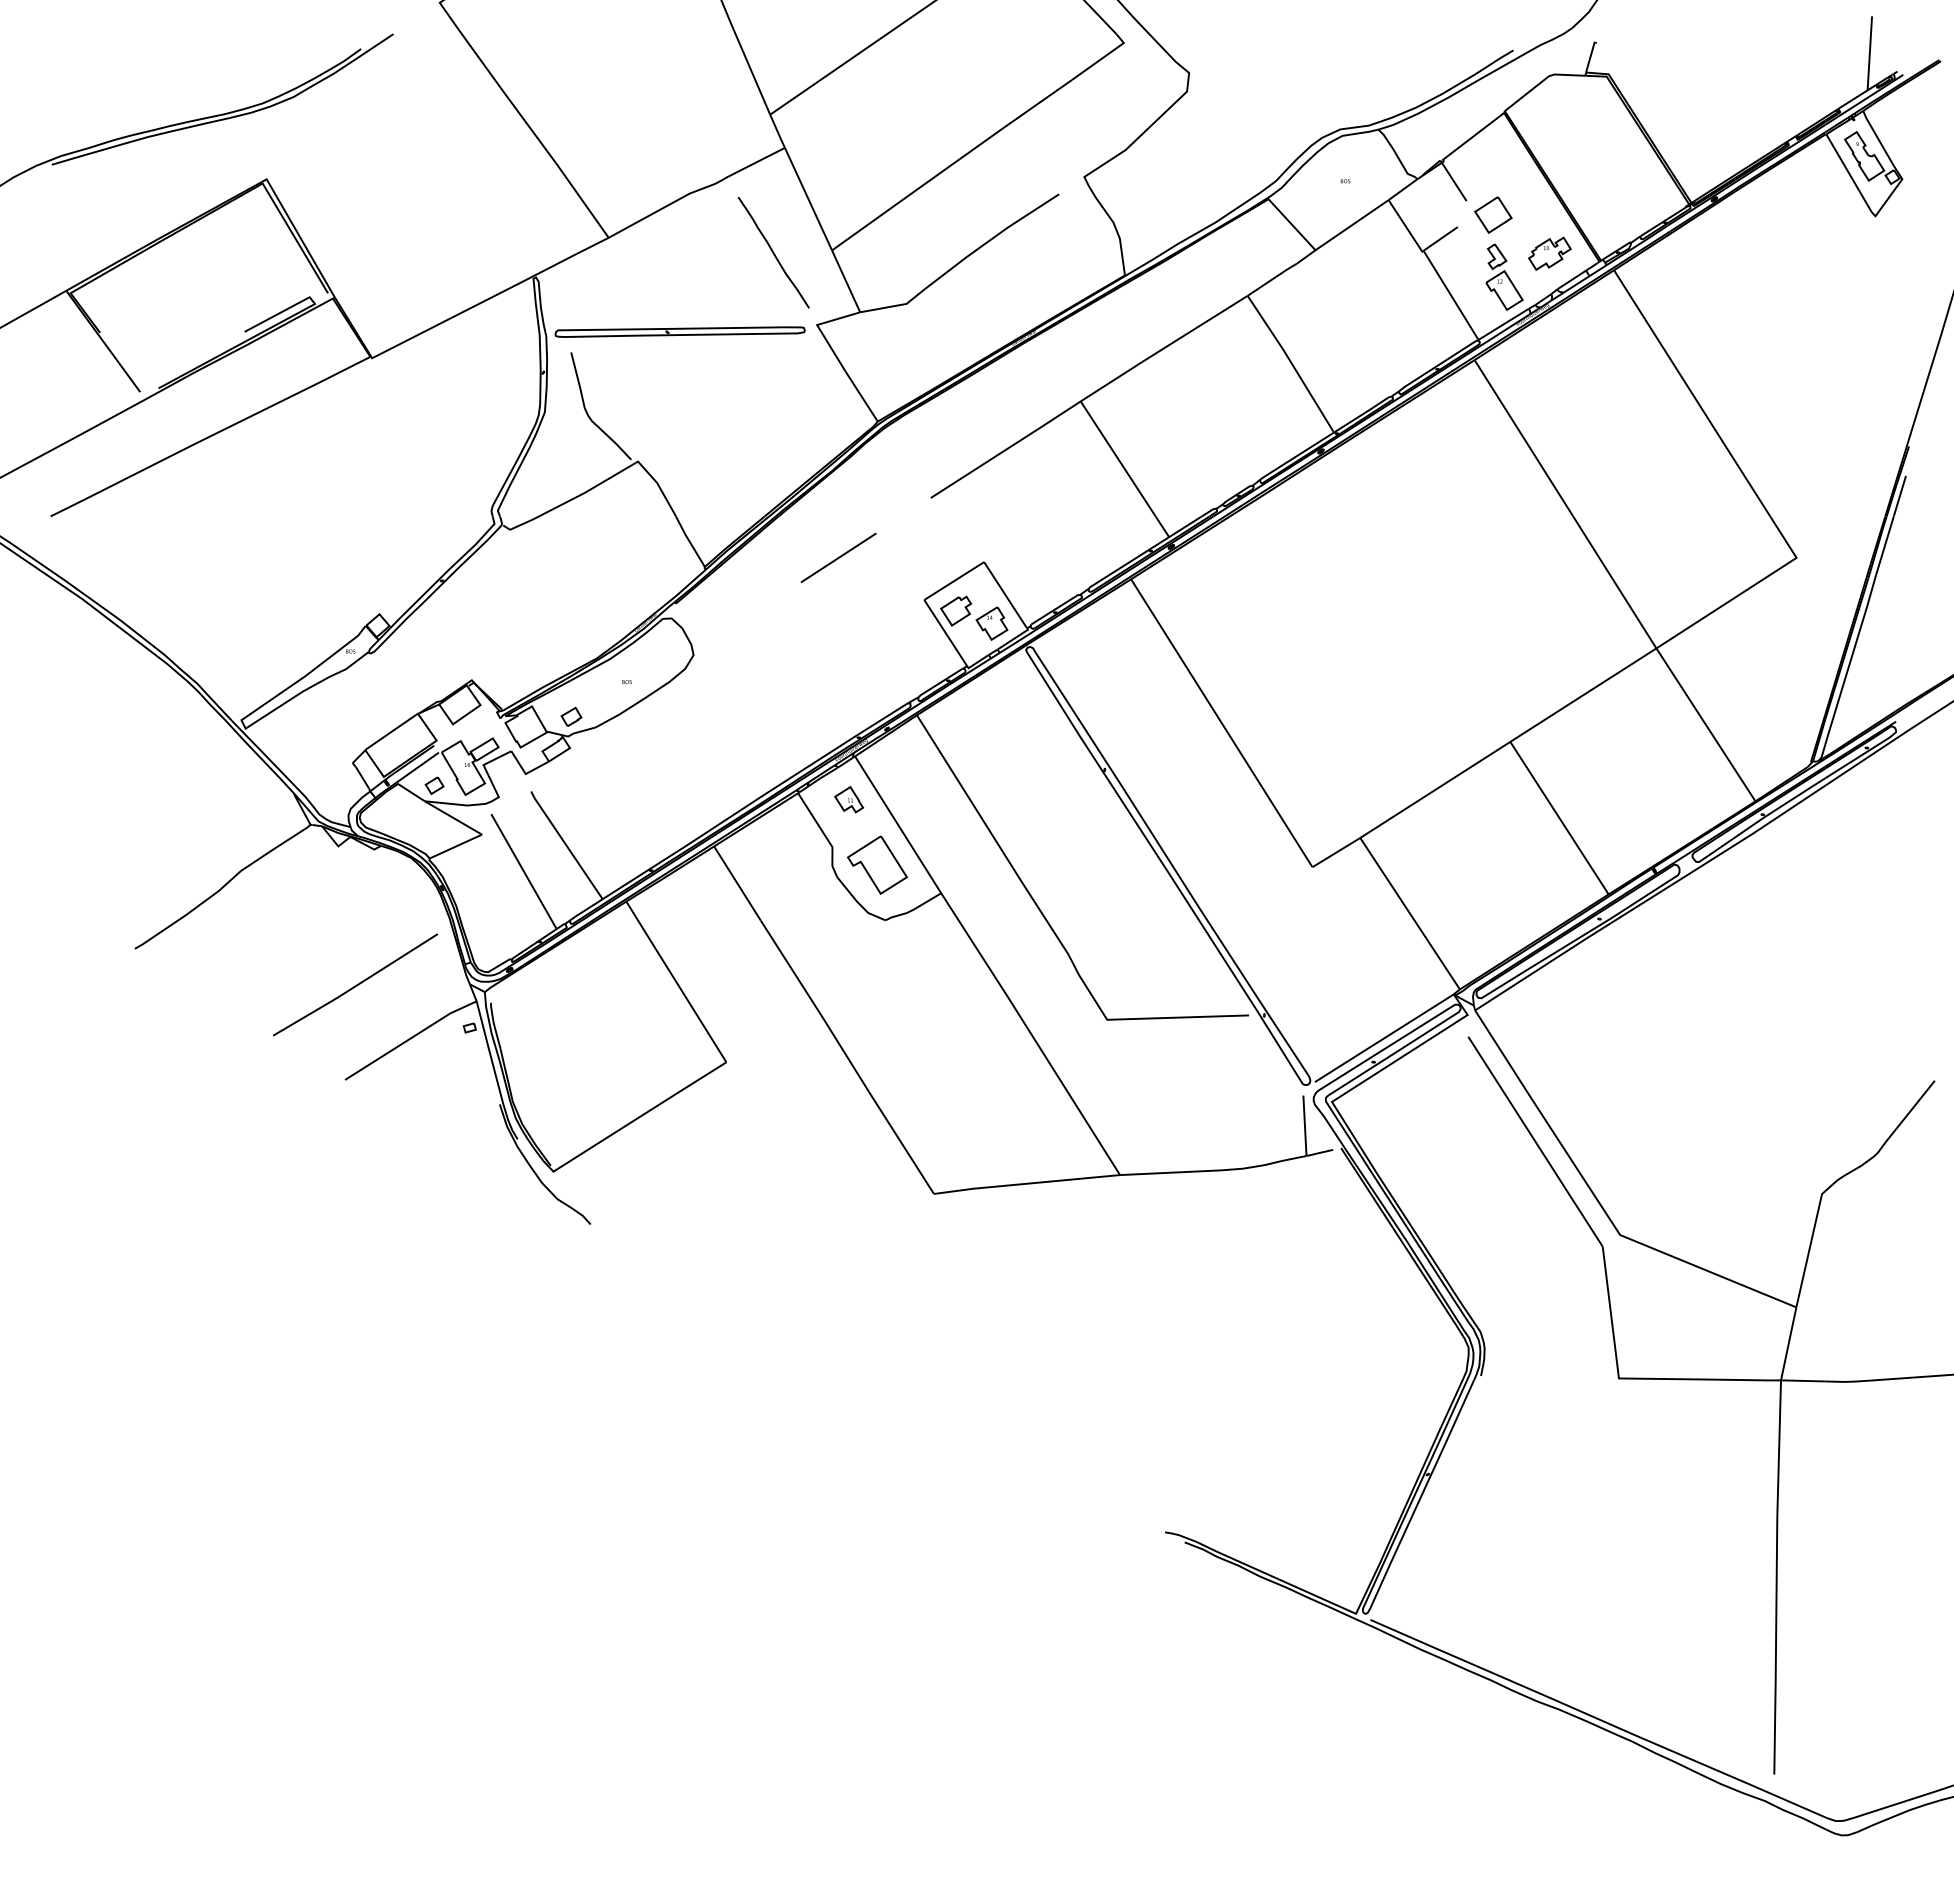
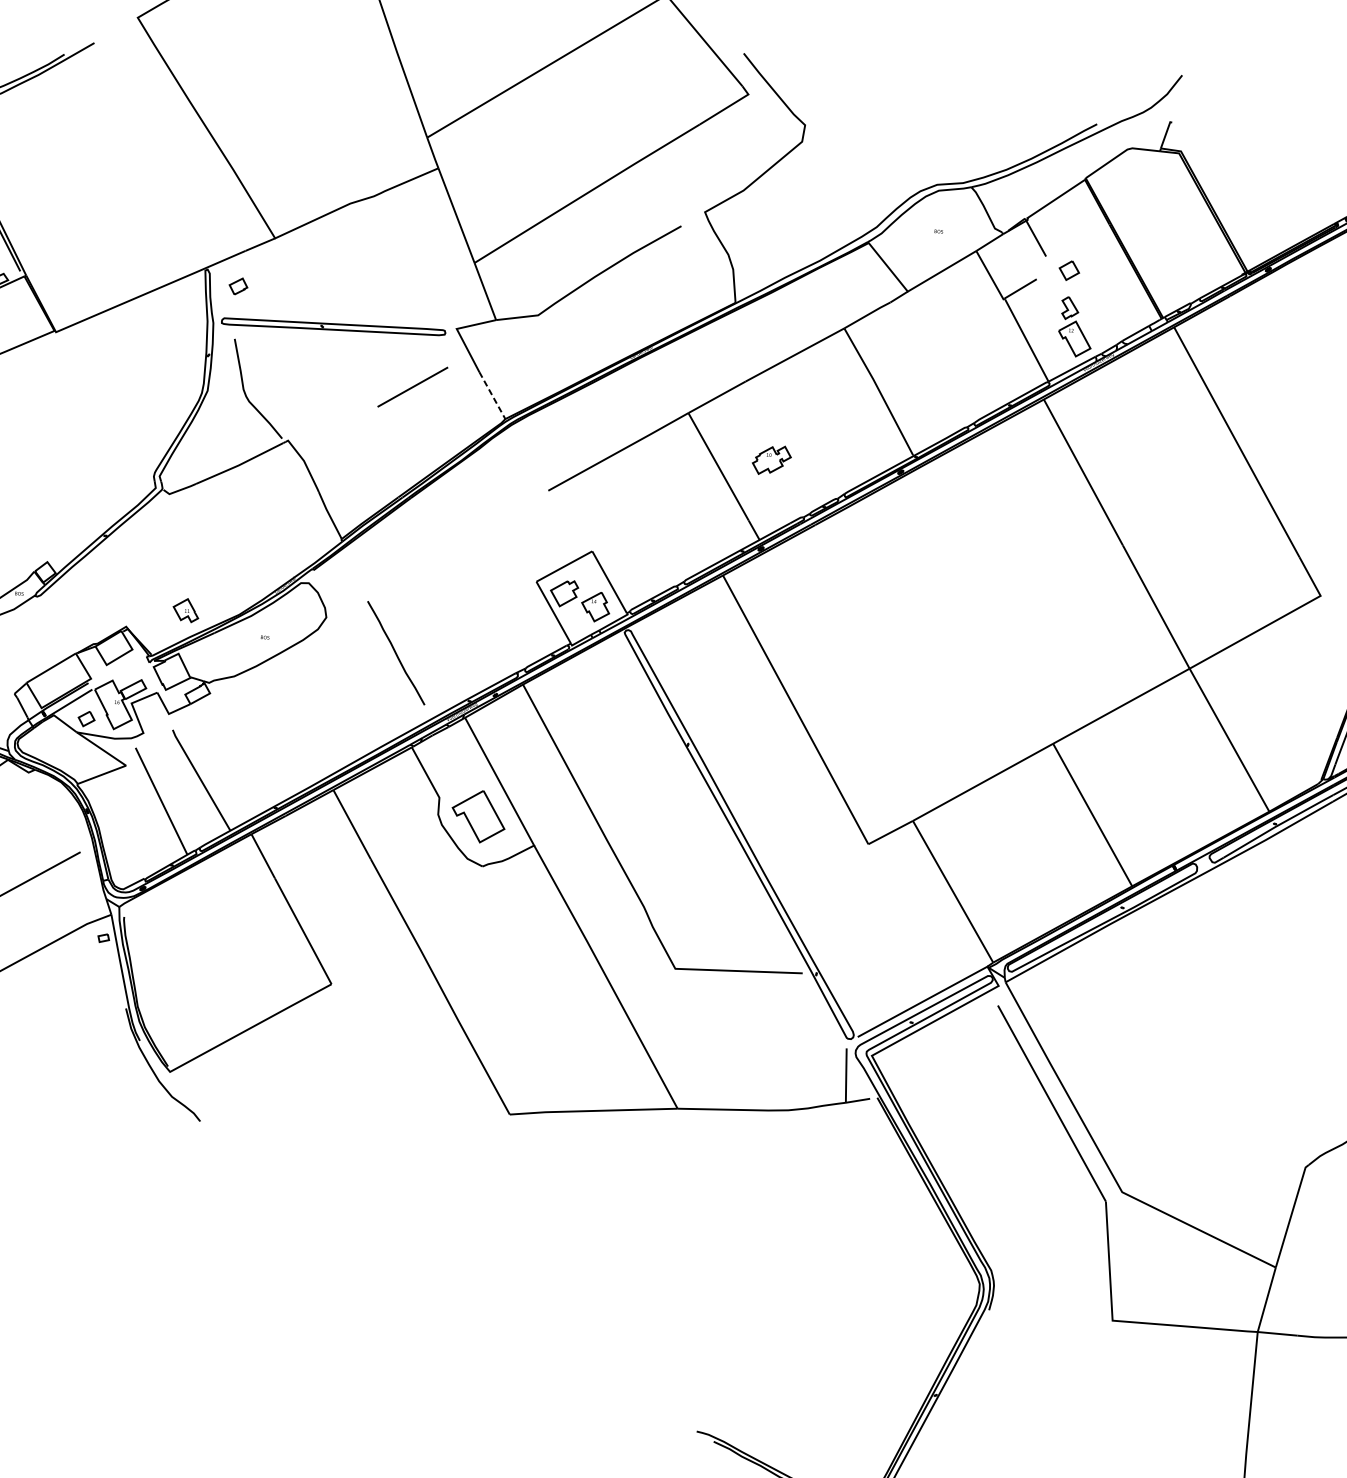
part: (1493, 214) -> (1069, 270), size x0.6
curve: (773, 252) -> (395, 652), moved
part: (1549, 253) -> (771, 460), moved
line: (861, 396) -> (492, 395), solid -> dashed
line: (838, 557) -> (412, 386), moved
part: (571, 716) -> (238, 286), moved
part: (849, 799) -> (186, 610), moved

